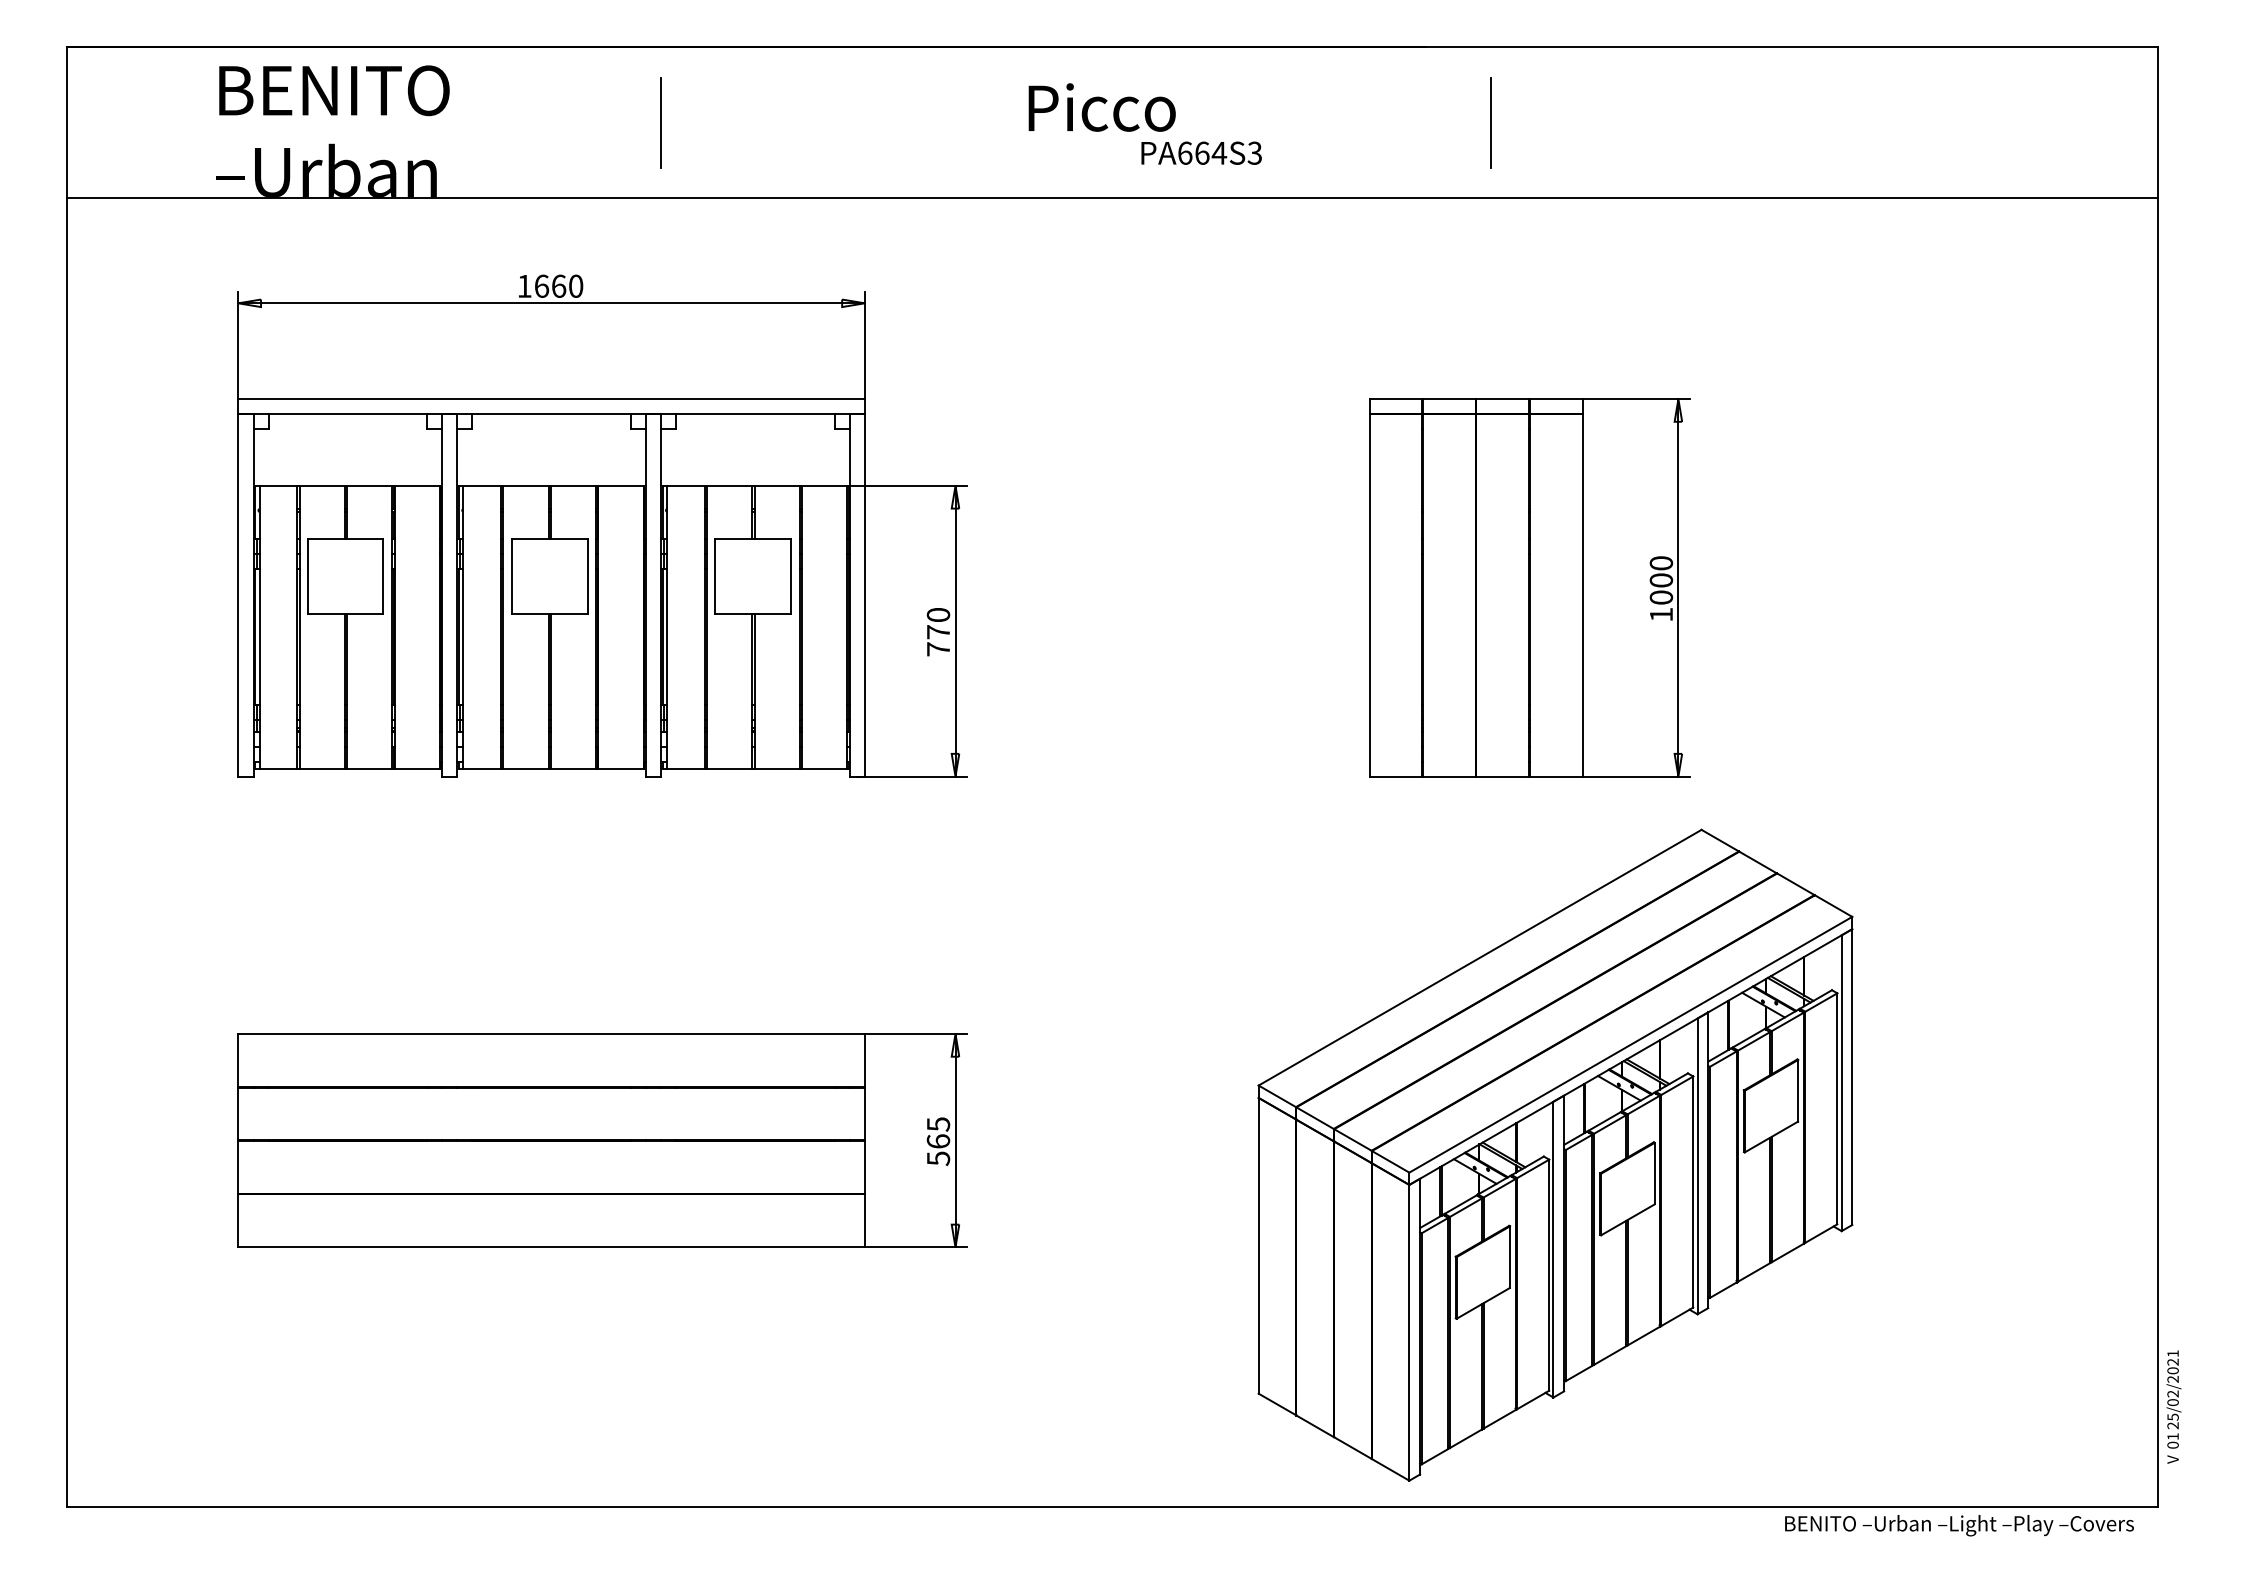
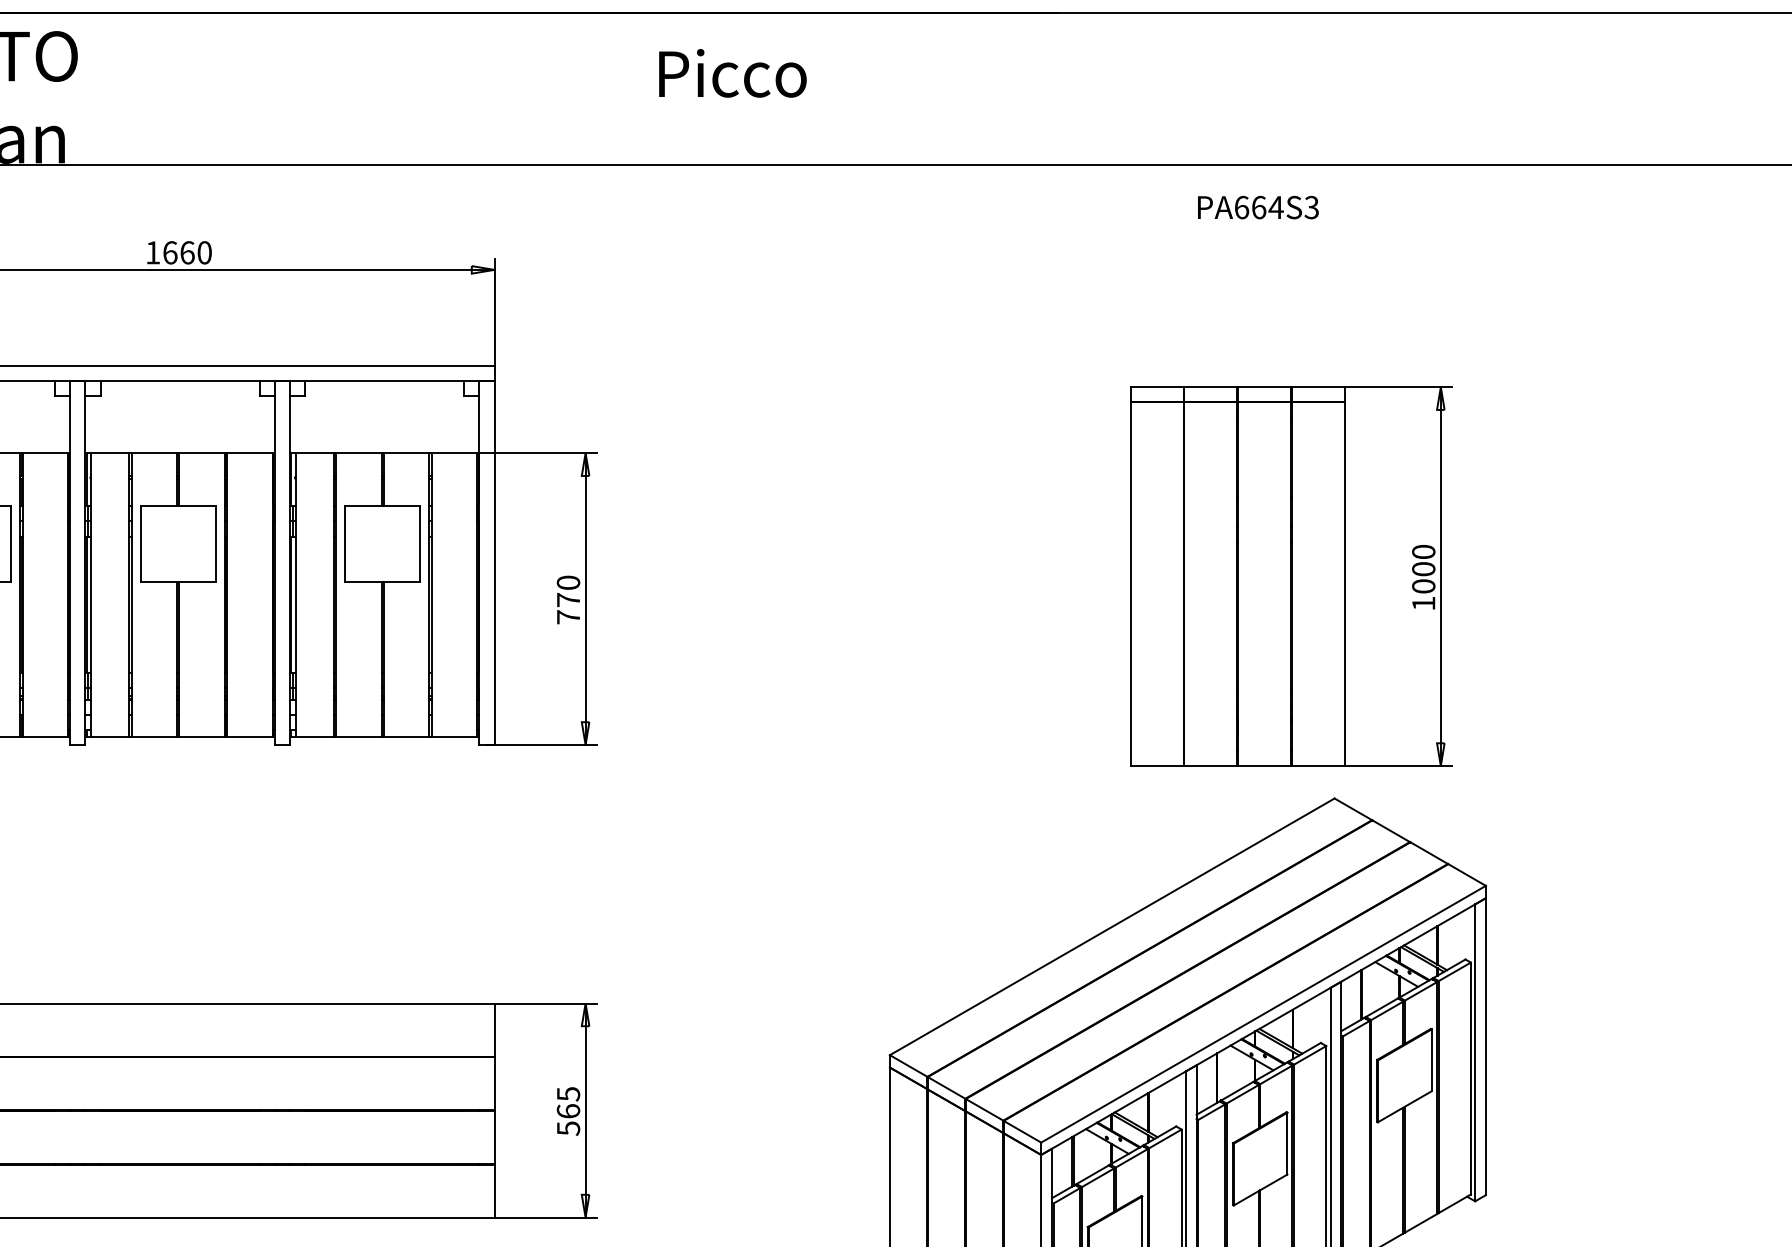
line: (660, 122) -> (289, 88), removed
line: (1490, 122) -> (1122, 88), removed
text: (1201, 152) -> (1258, 206), moved
part: (1529, 587) -> (1291, 576), moved

